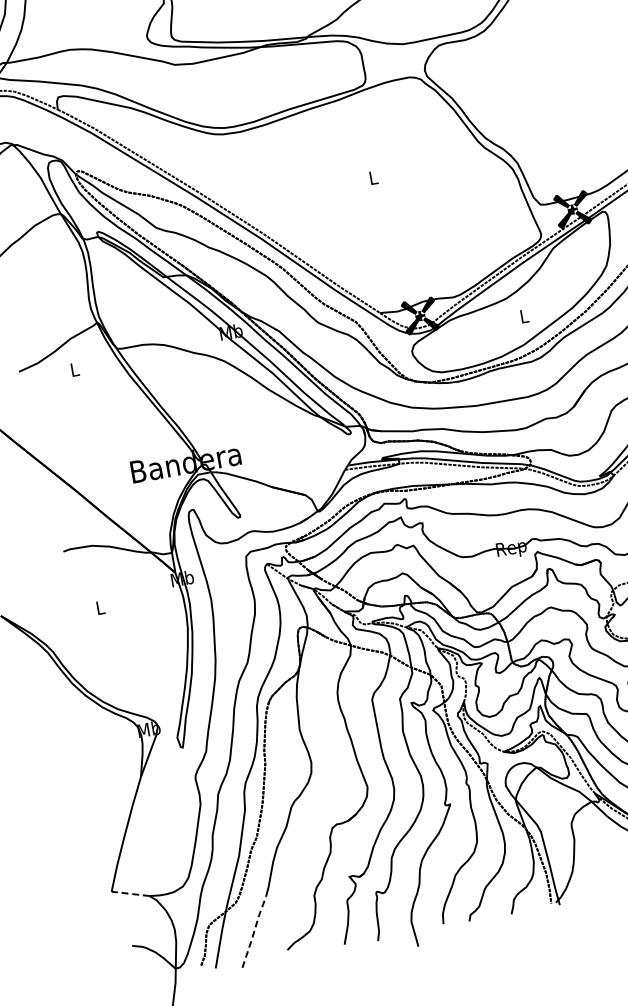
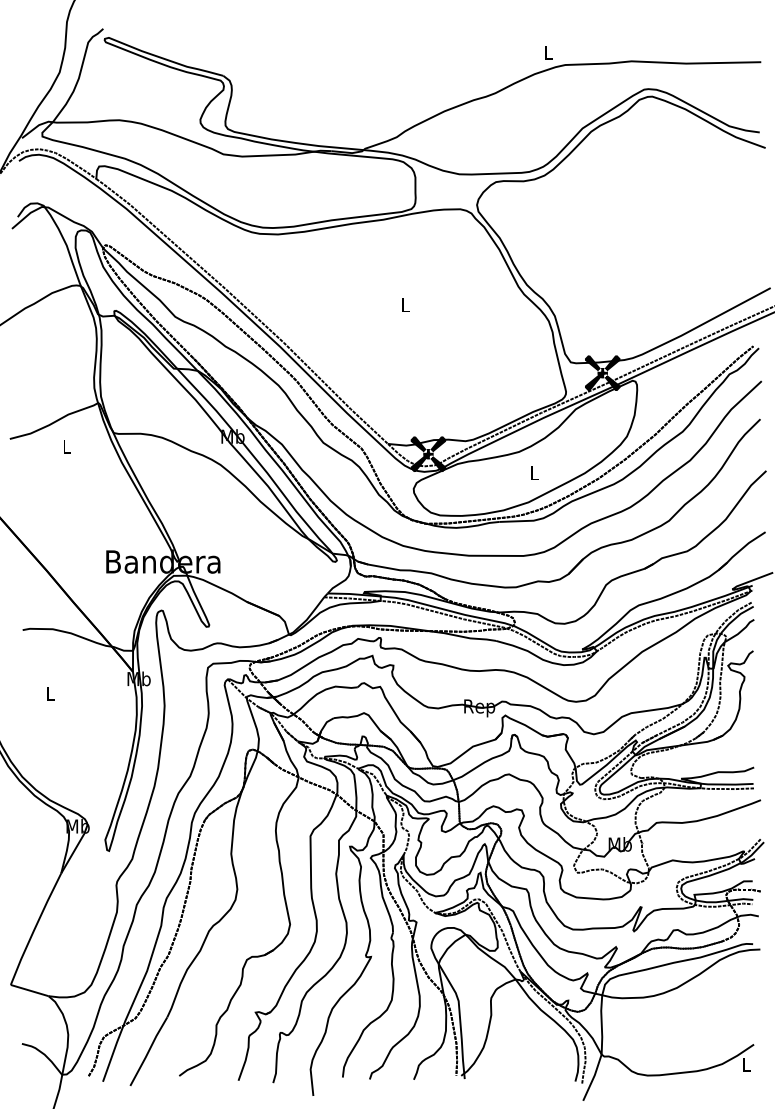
line: (130, 893) -> (29, 990), dashed -> solid
line: (253, 931) -> (148, 1051), dashed -> solid

